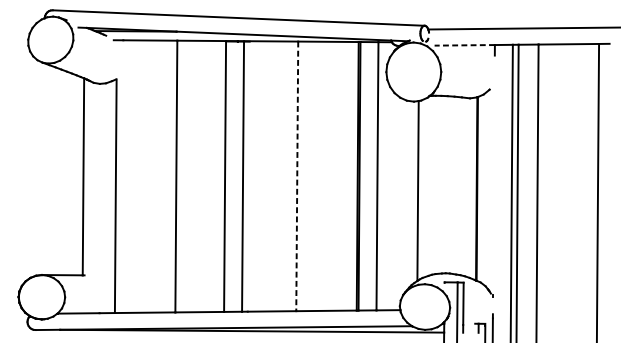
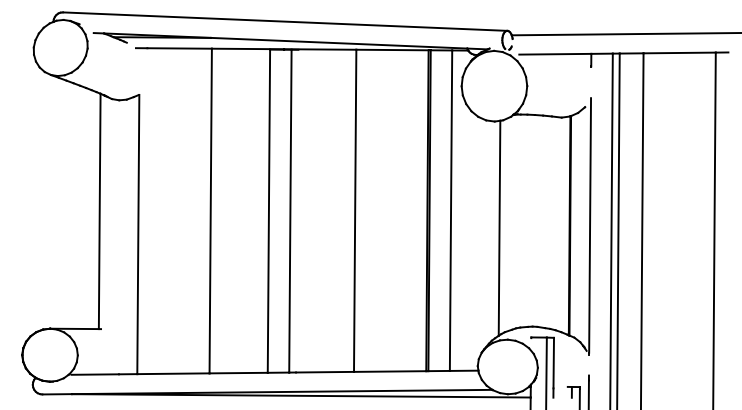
line: (464, 45) -> (554, 54), dashed -> solid
line: (297, 176) -> (355, 211), dashed -> solid
line: (494, 188) -> (590, 225), added

